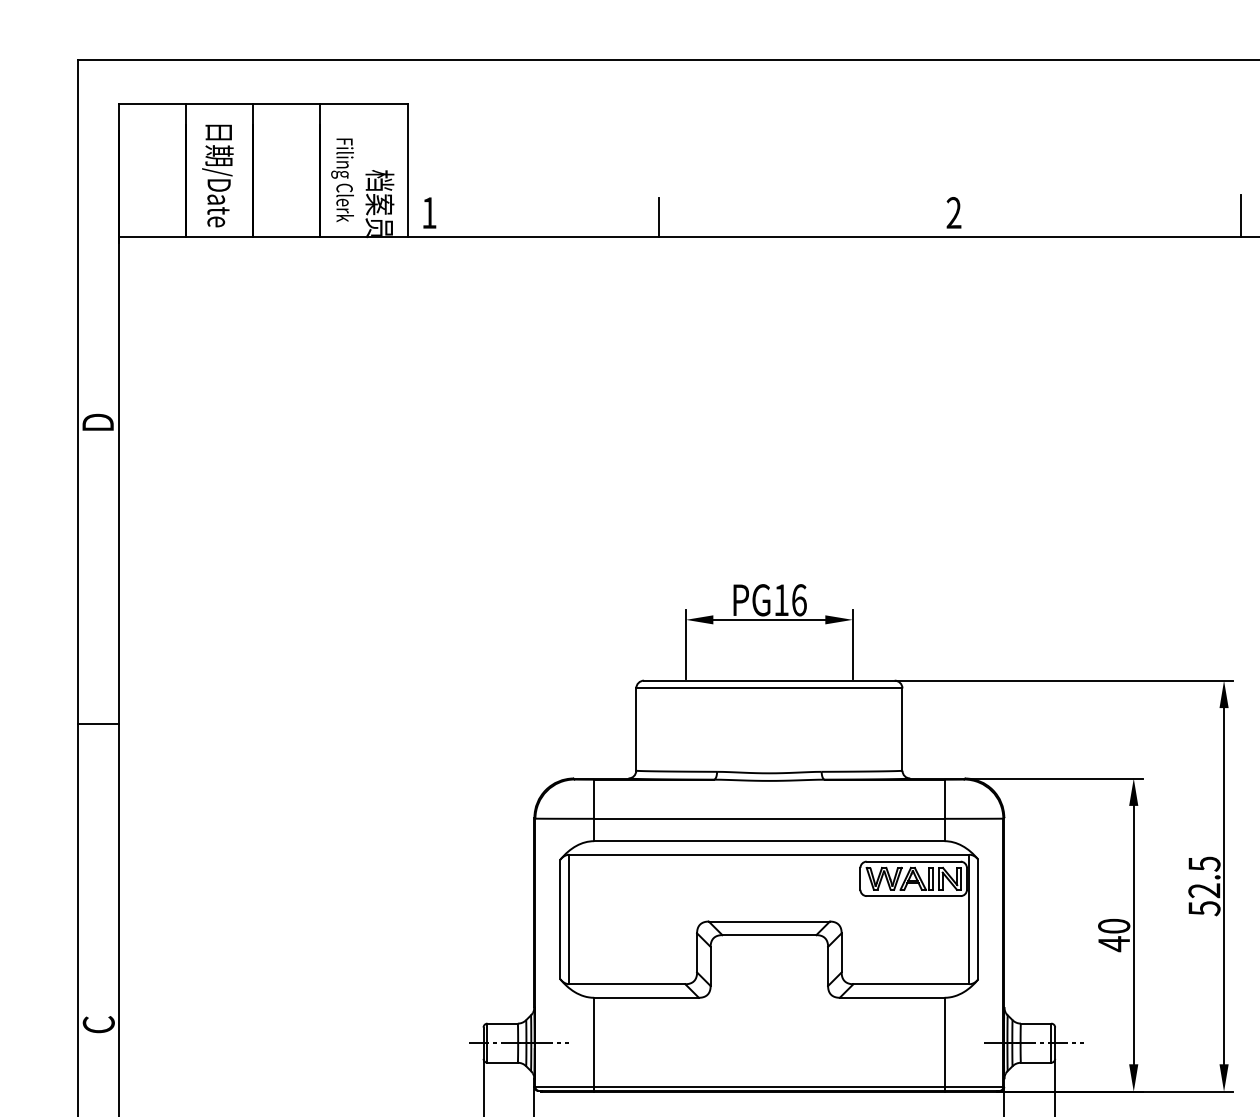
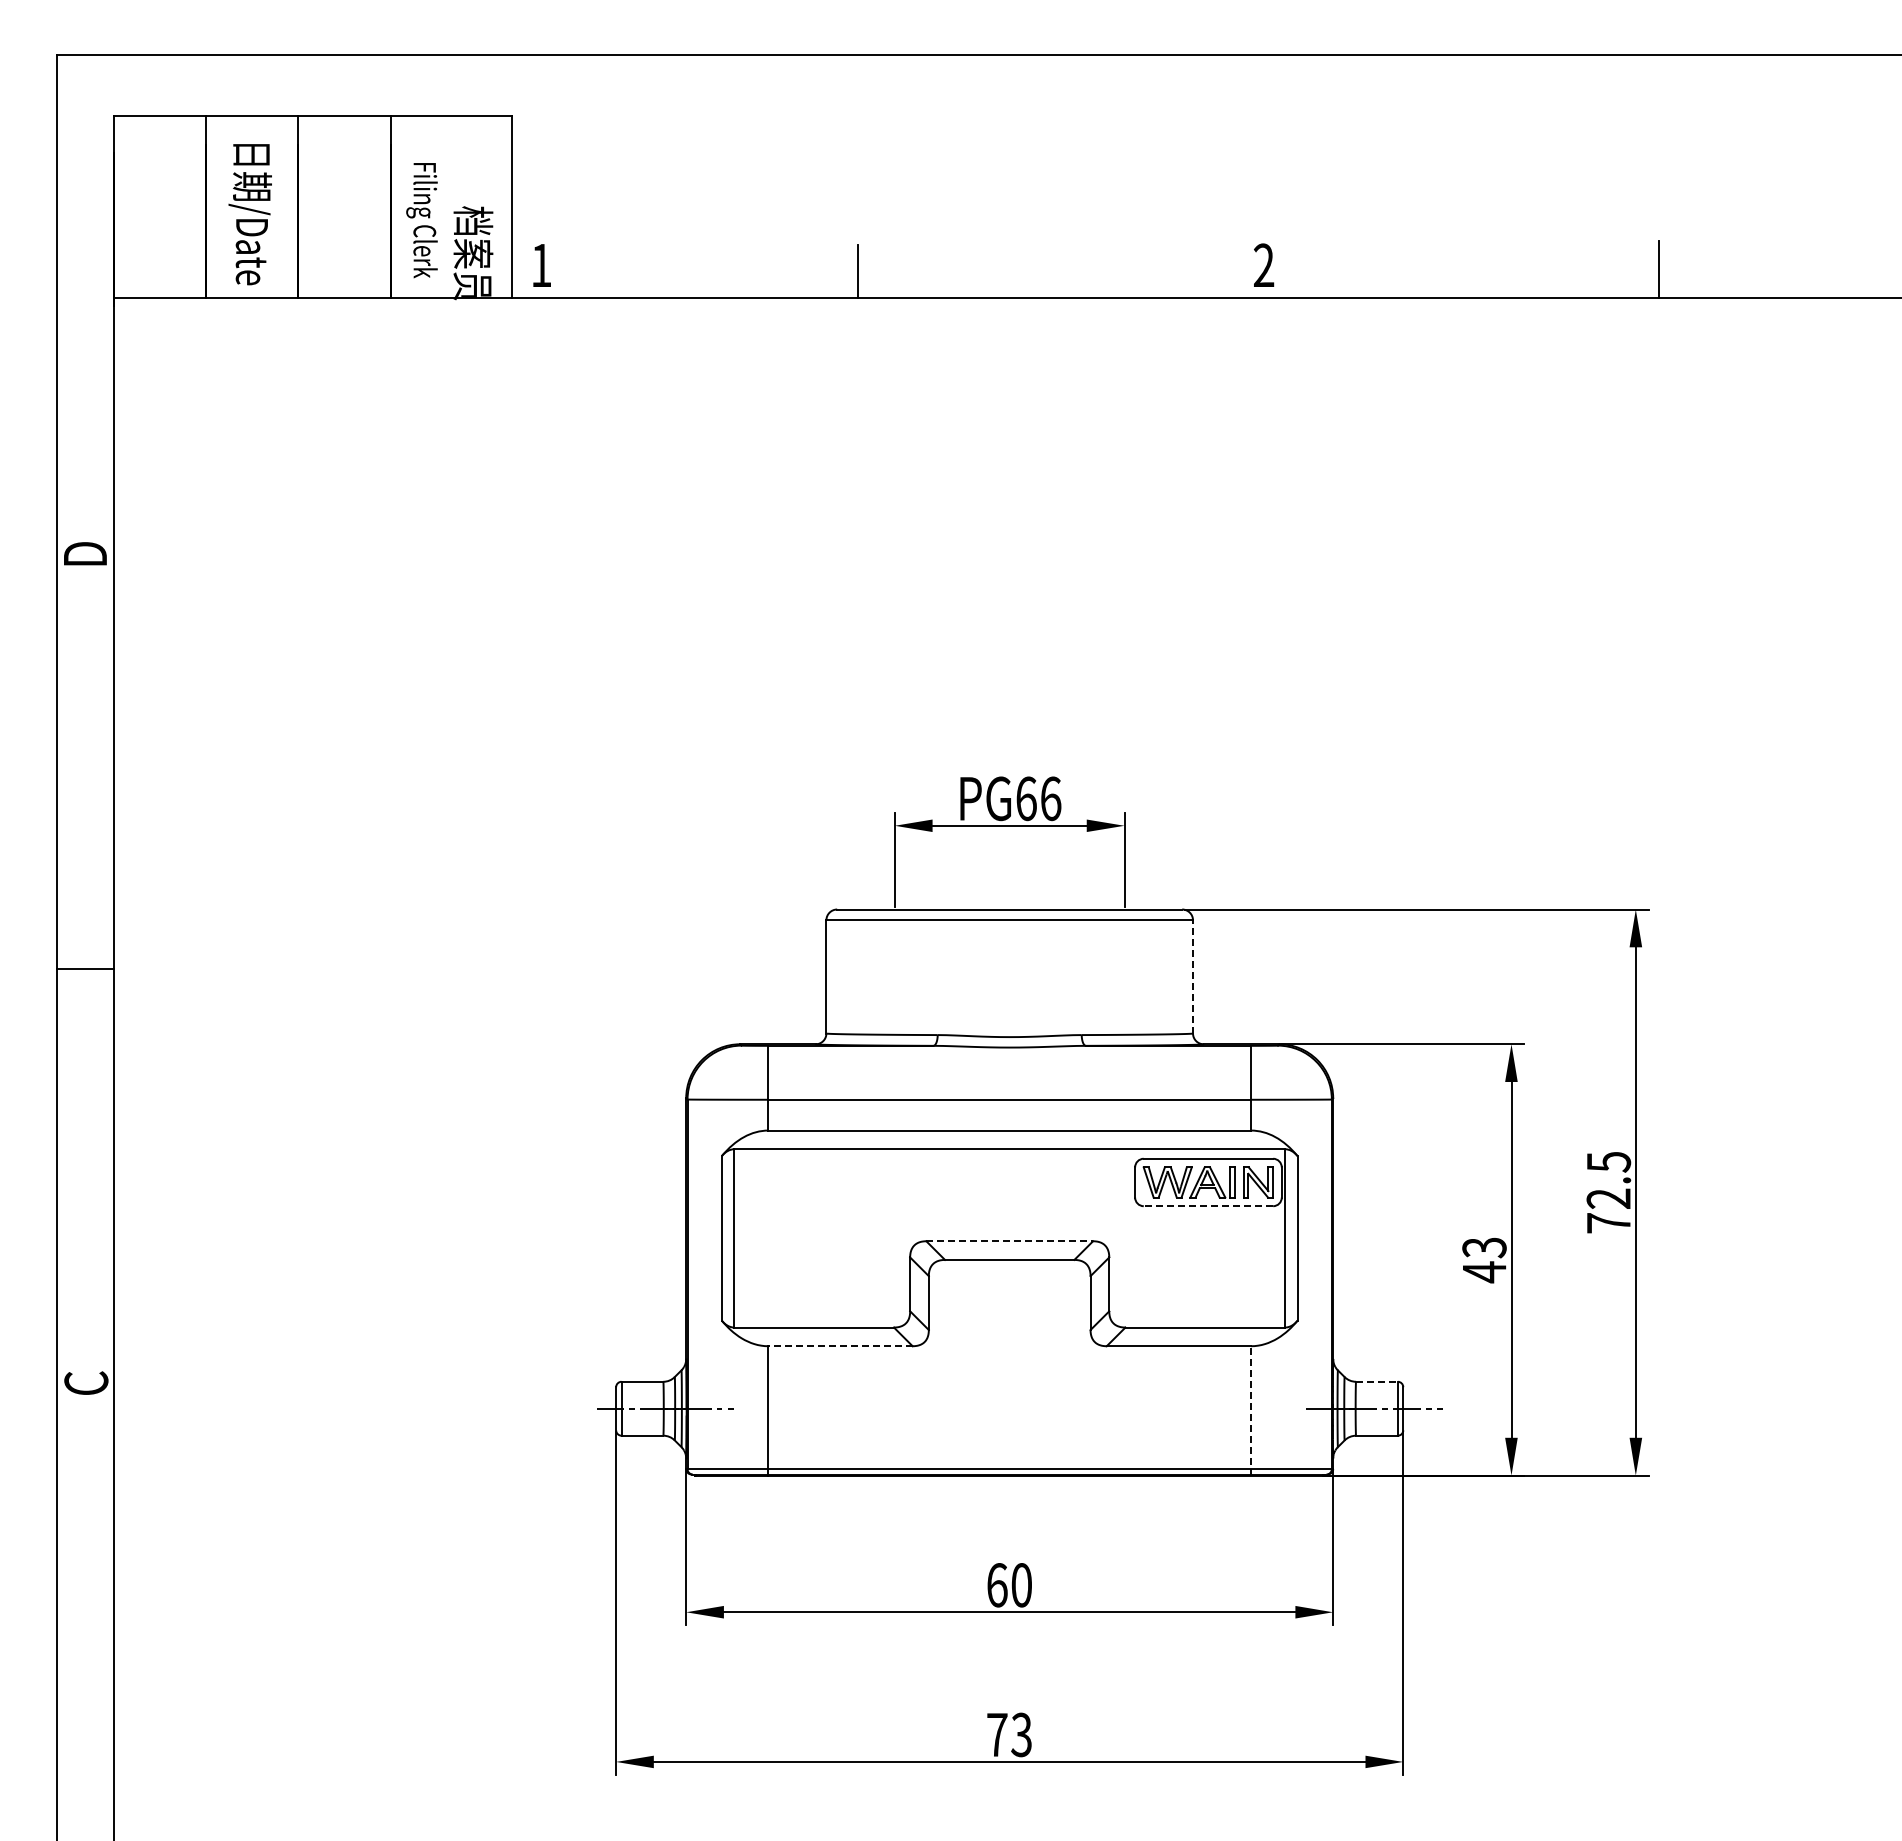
text: (781, 600) -> (1026, 798), PG16 -> PG66
line: (902, 729) -> (1193, 976), solid -> dashed
line: (913, 896) -> (1208, 1206), solid -> dashed
text: (1204, 908) -> (1609, 1223), 52.5 -> 72.5
line: (769, 921) -> (1010, 1241), solid -> dashed
text: (1114, 926) -> (1484, 1247), 40 -> 43
line: (646, 997) -> (840, 1346), solid -> dashed
line: (1035, 1023) -> (1376, 1381), solid -> dashed
line: (944, 1044) -> (1251, 1410), solid -> dashed

